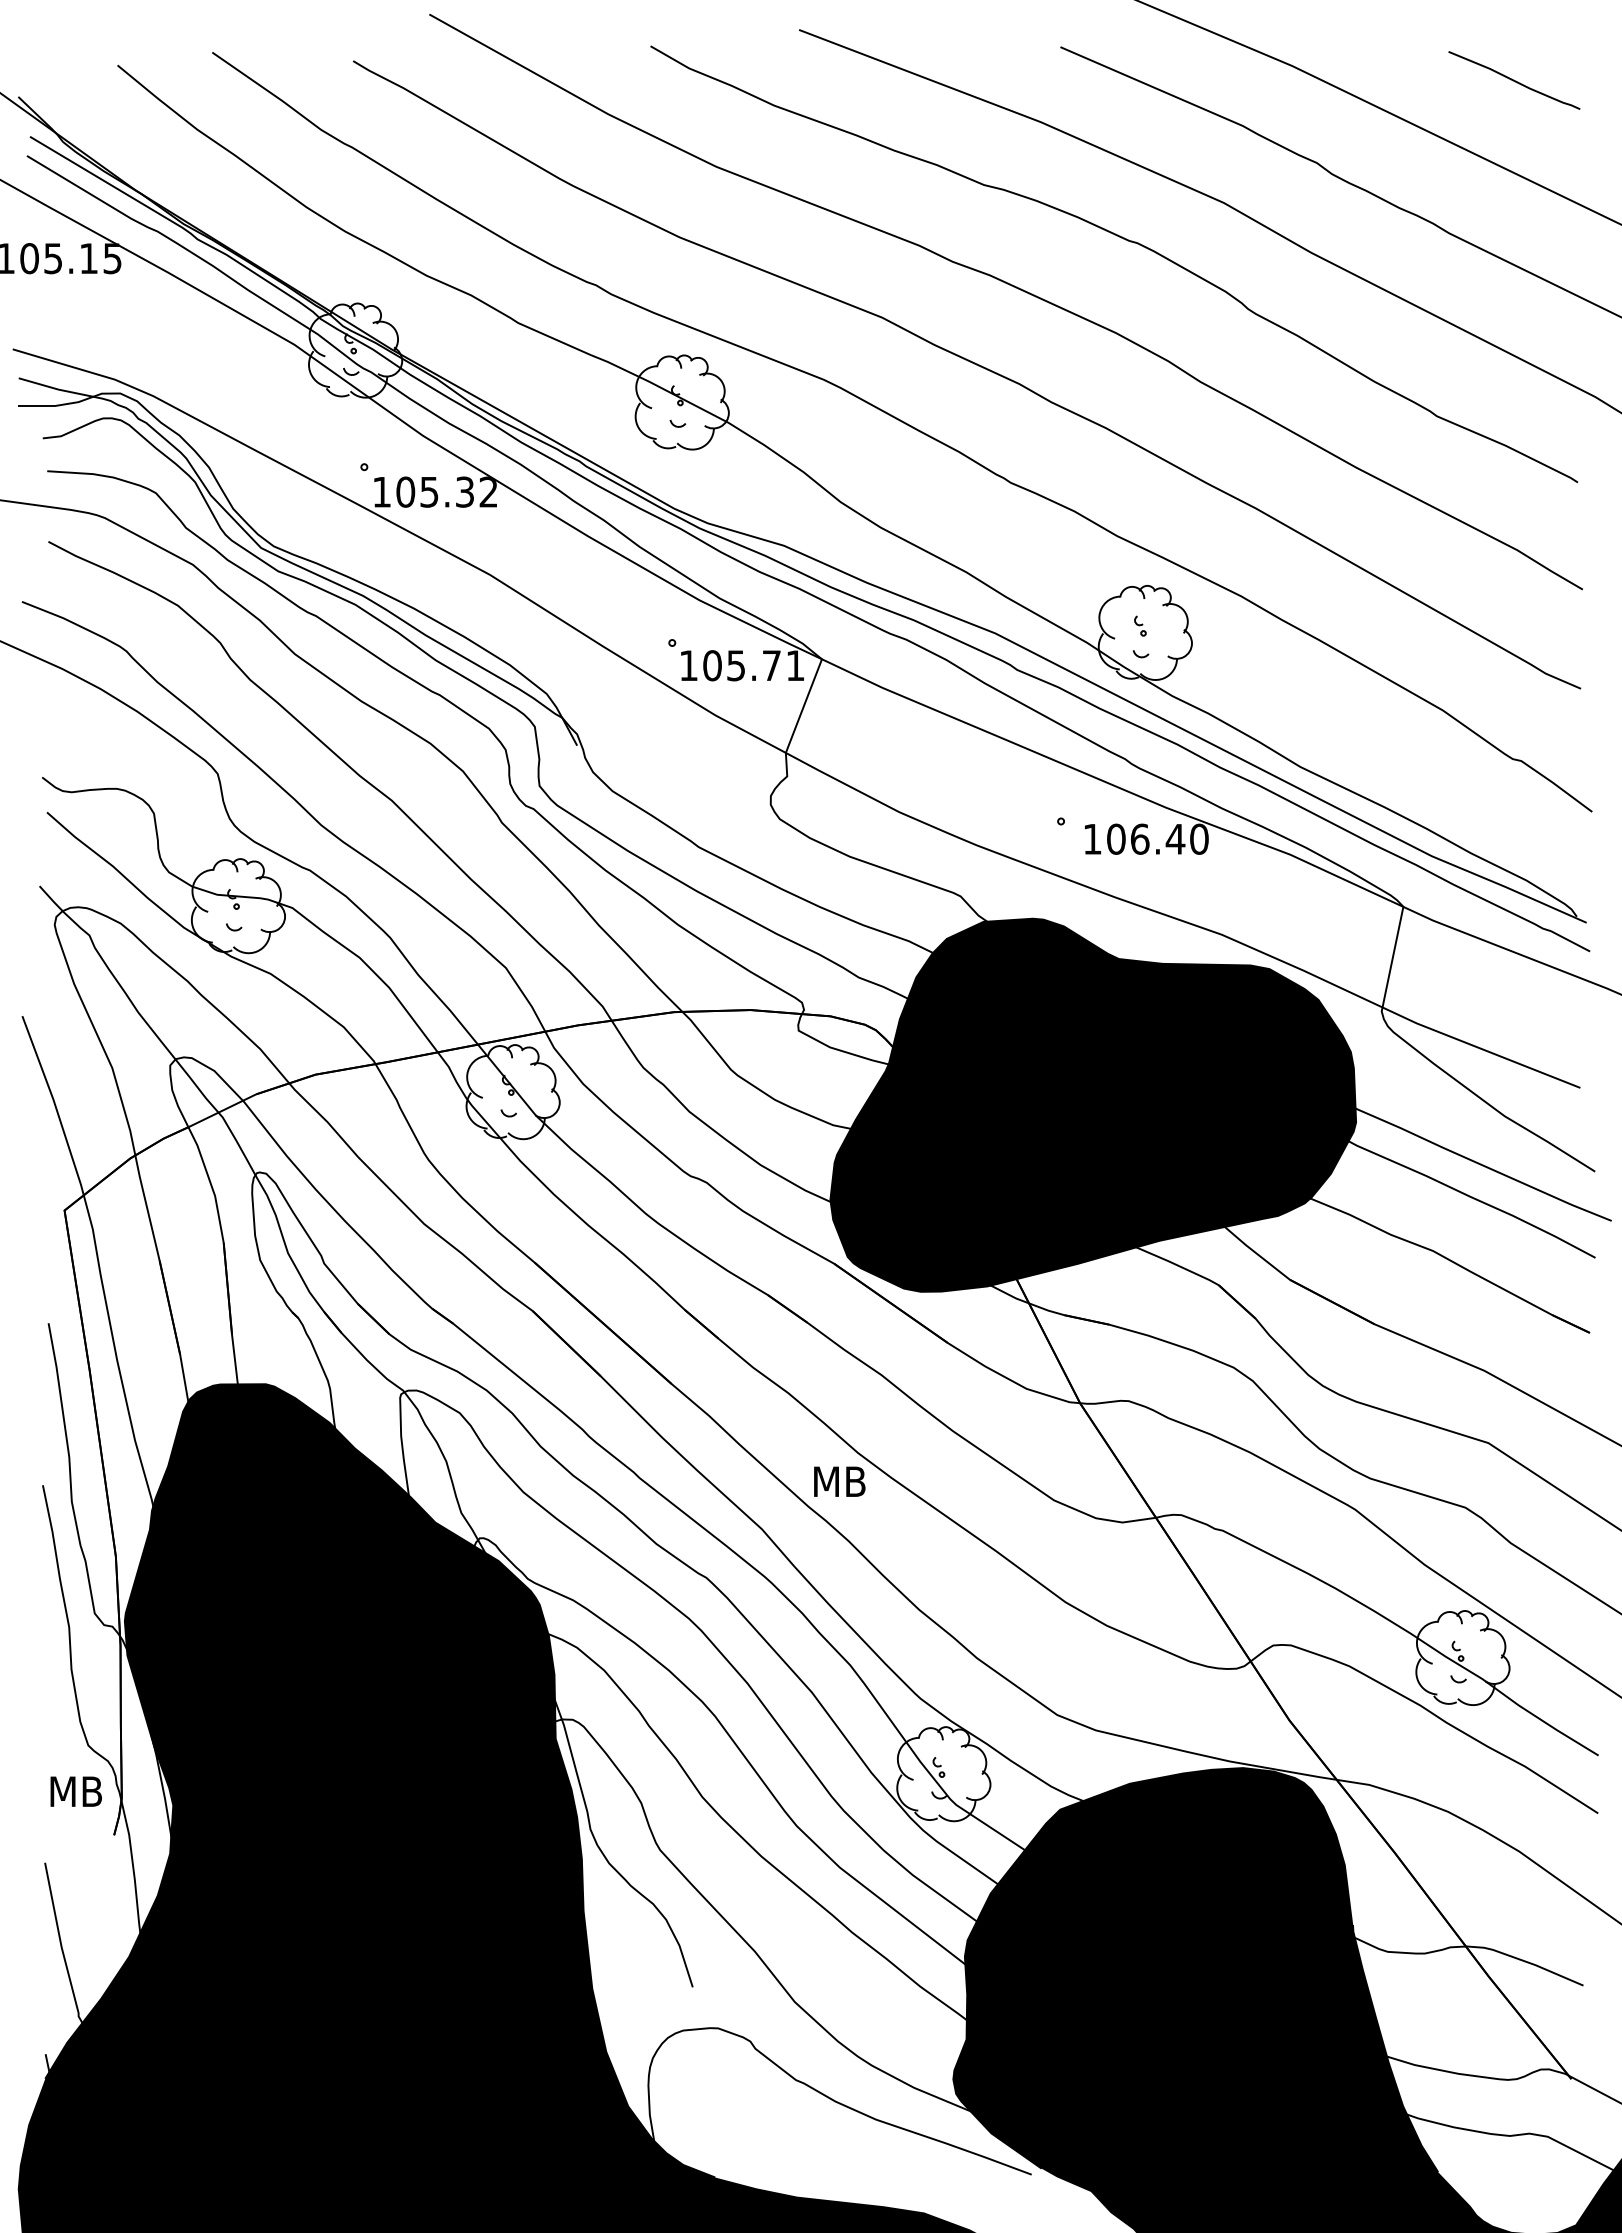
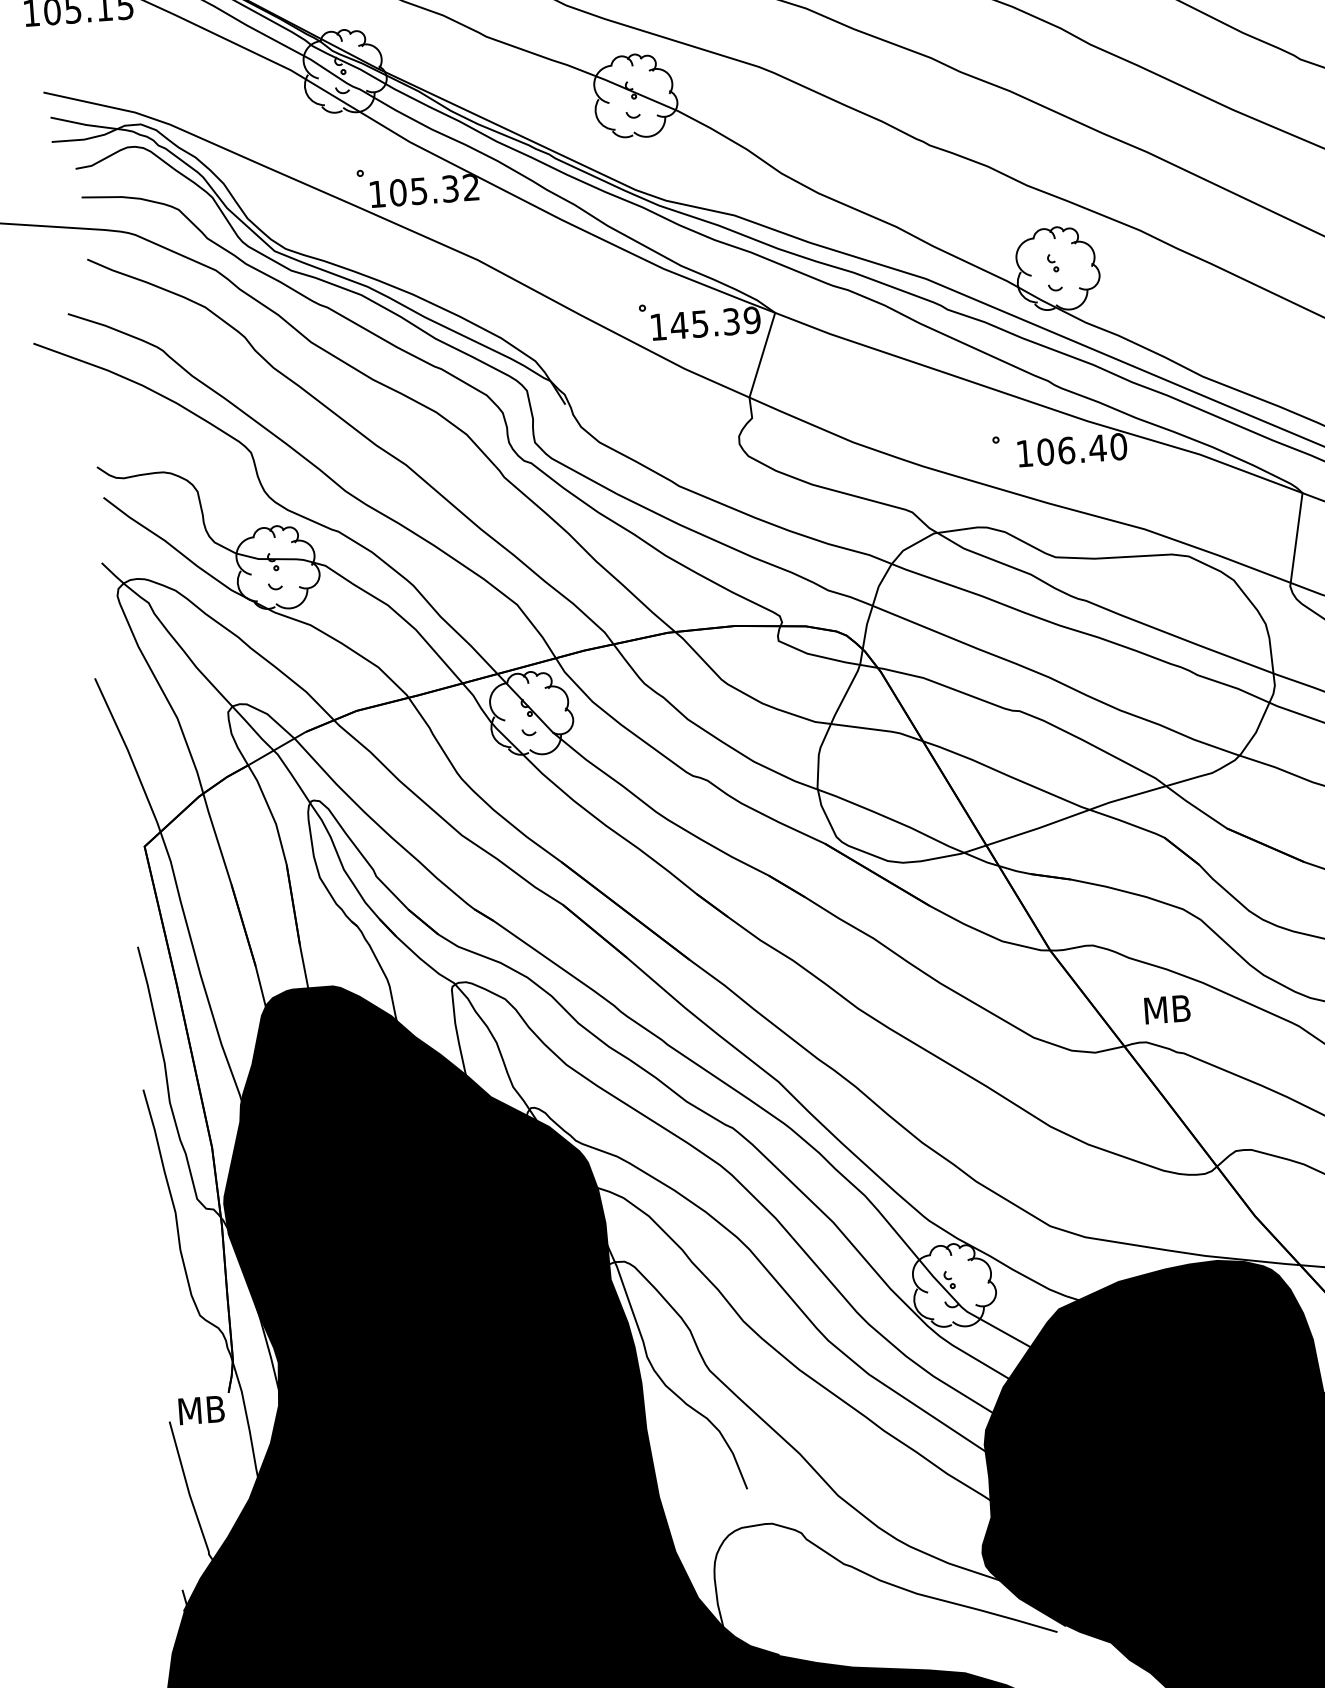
text: (753, 665) -> (715, 322), 105.71 -> 145.39
fill: (1093, 1104) -> (1042, 686), removed
text: (839, 1481) -> (1167, 1009), moved
text: (75, 1791) -> (200, 1410), moved

